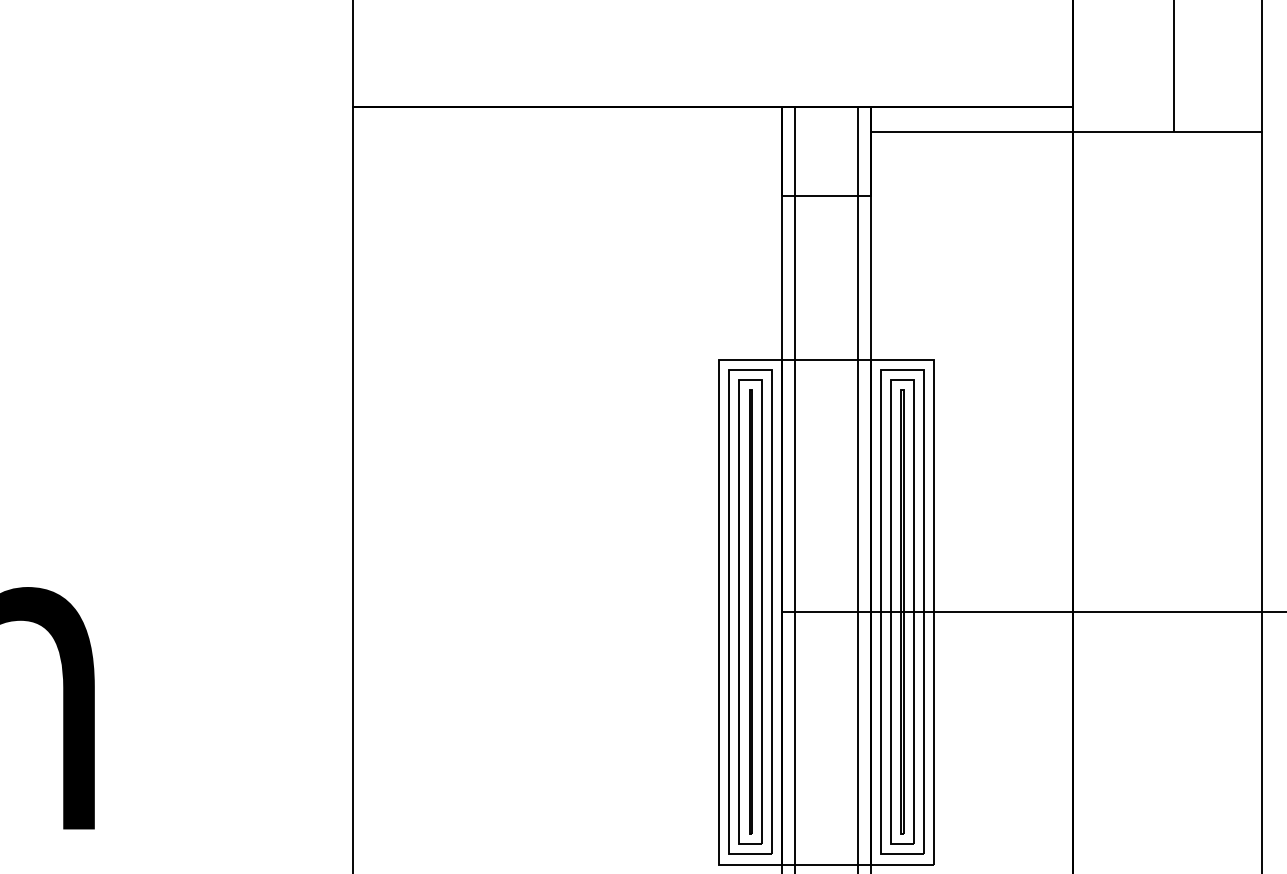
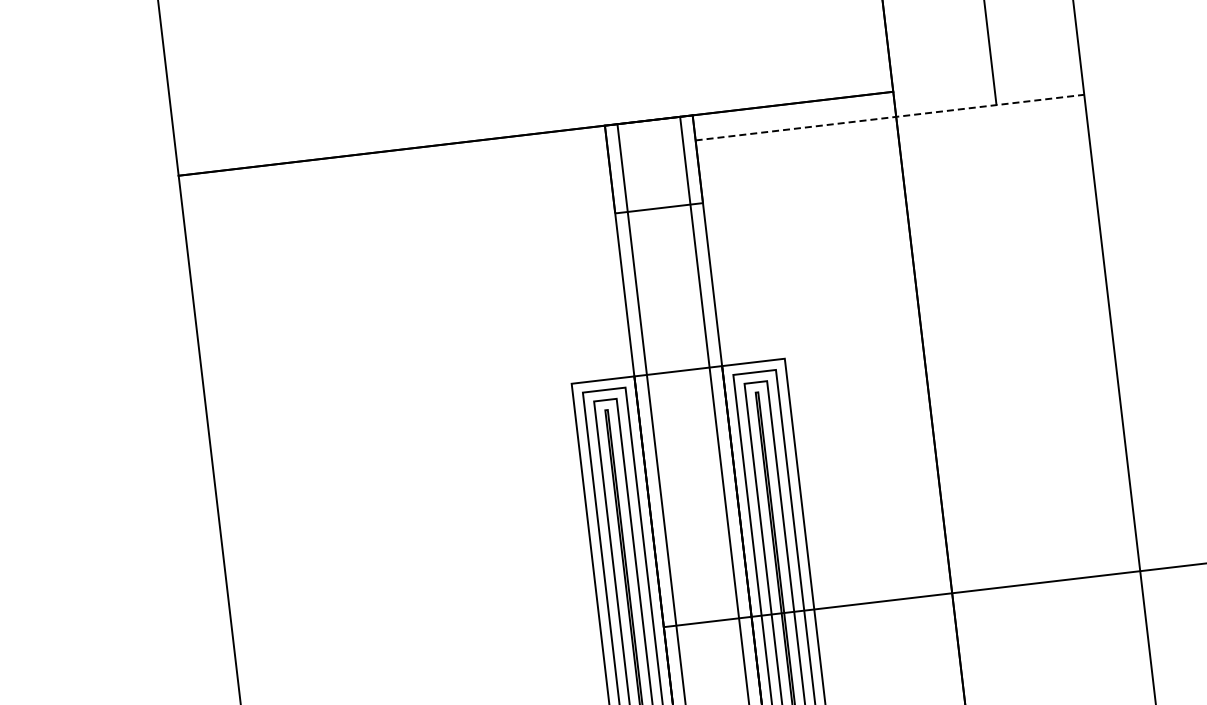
line: (1066, 132) -> (890, 117), solid -> dashed

